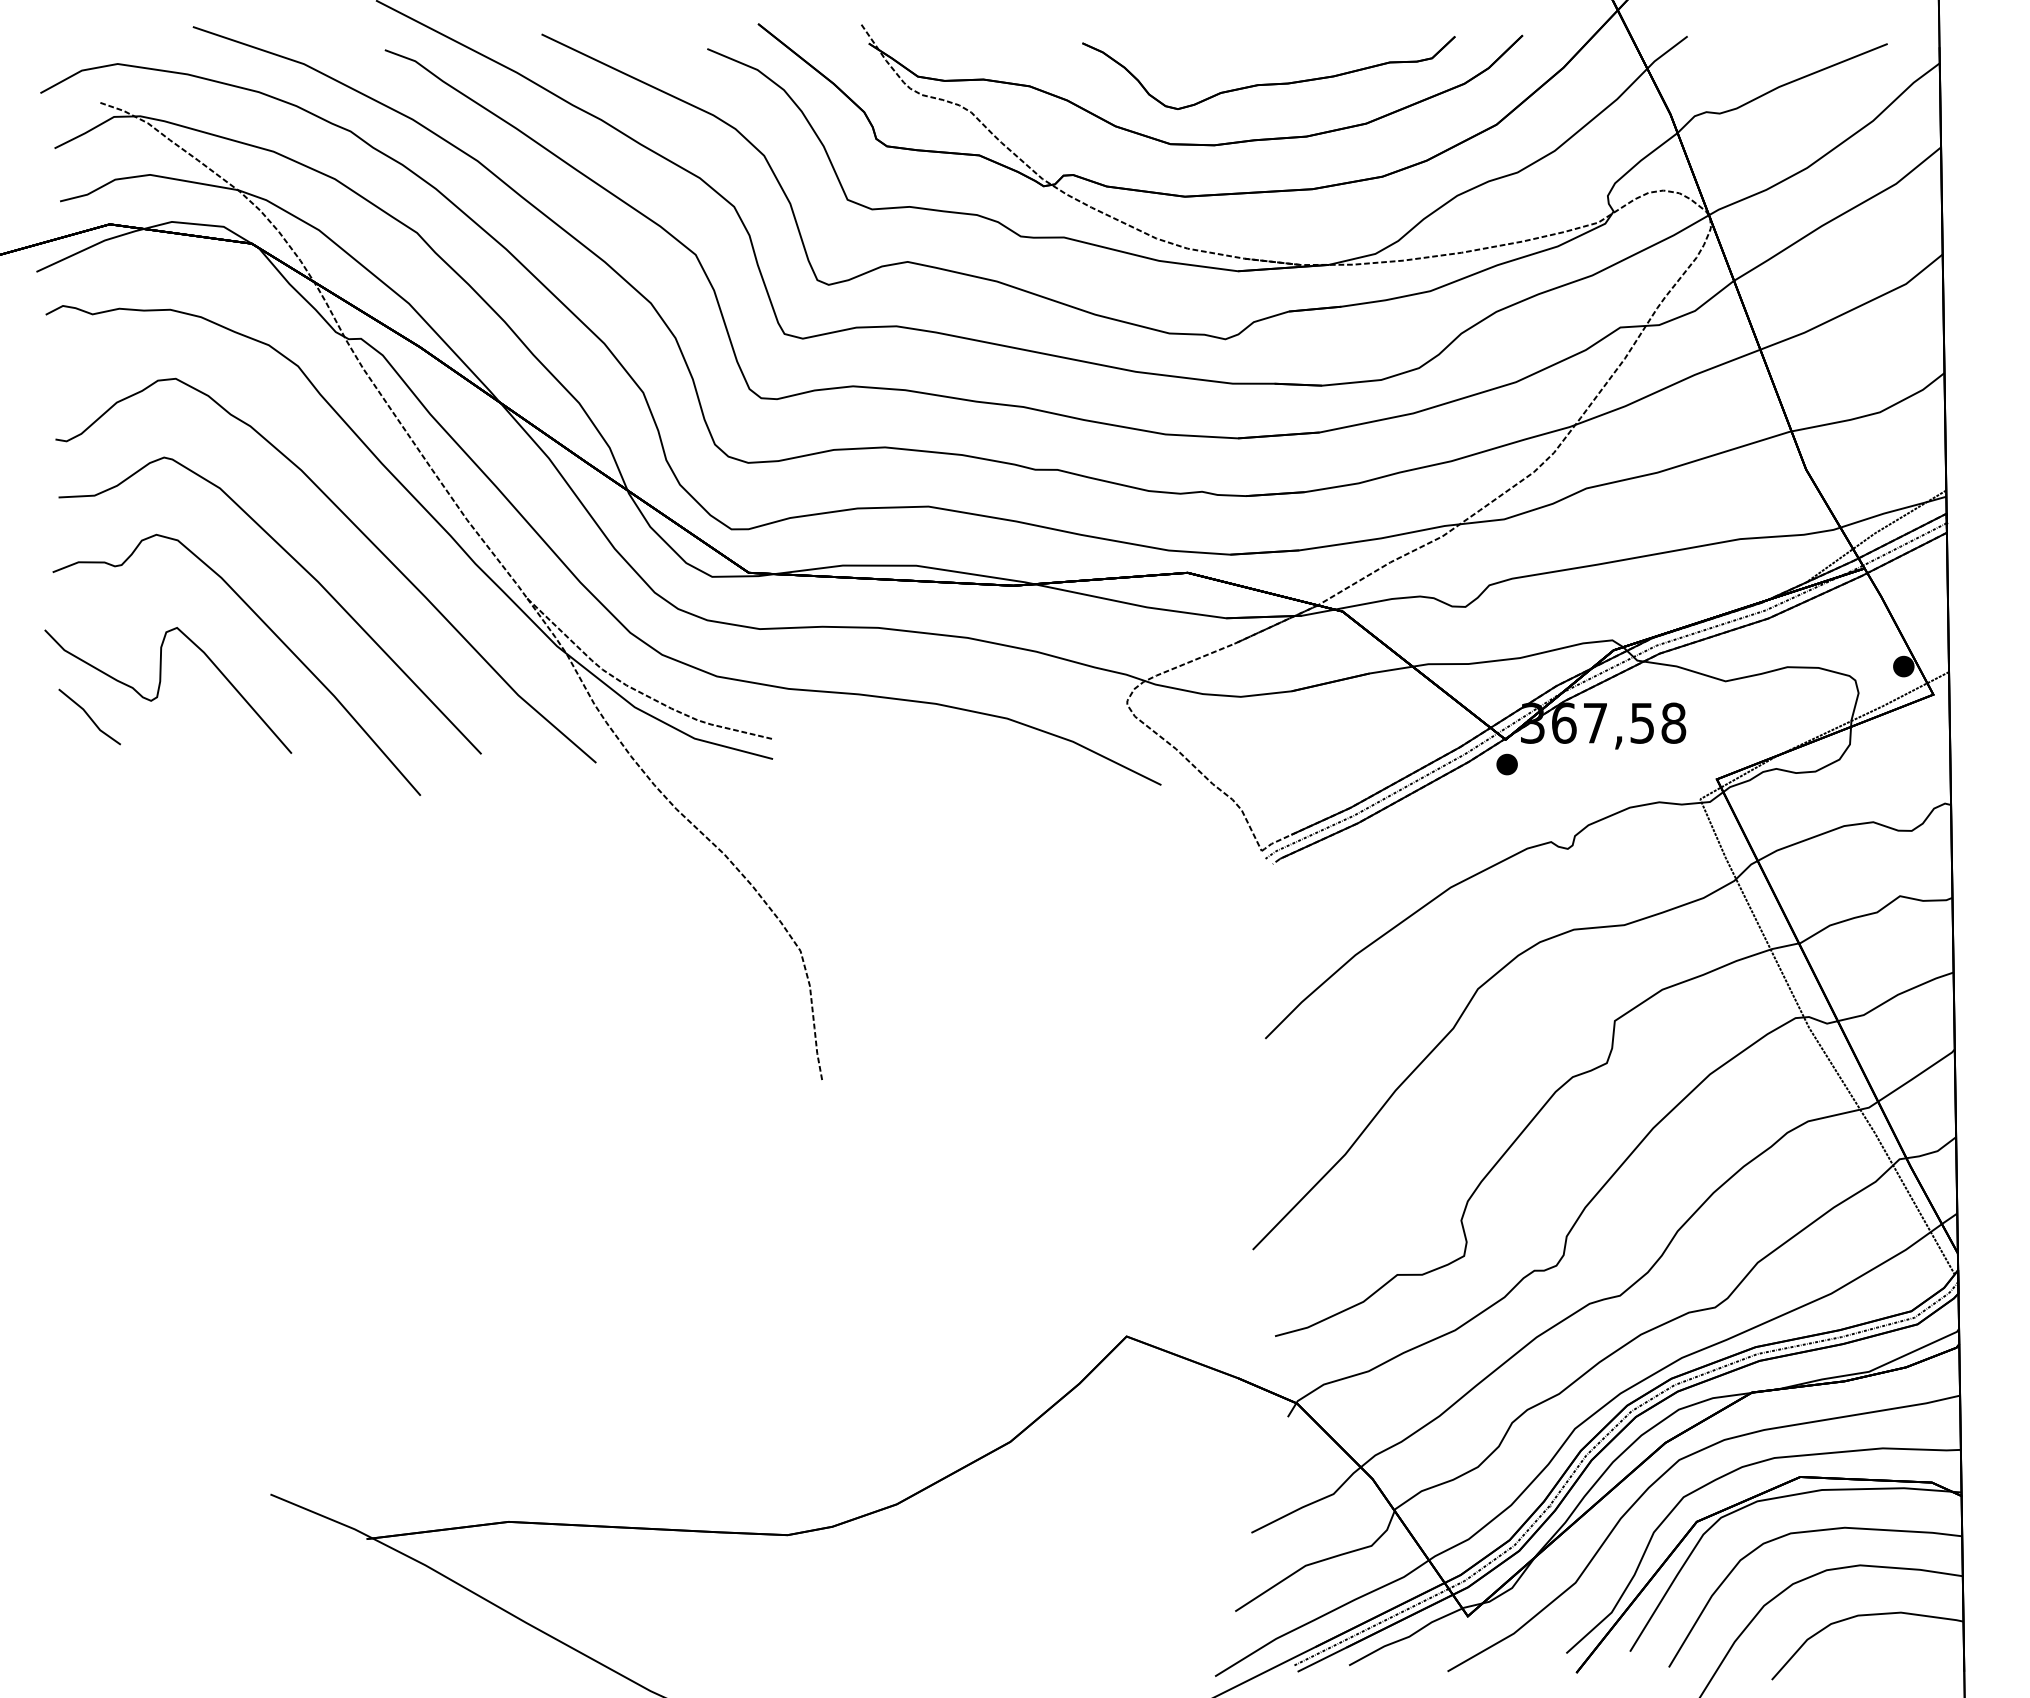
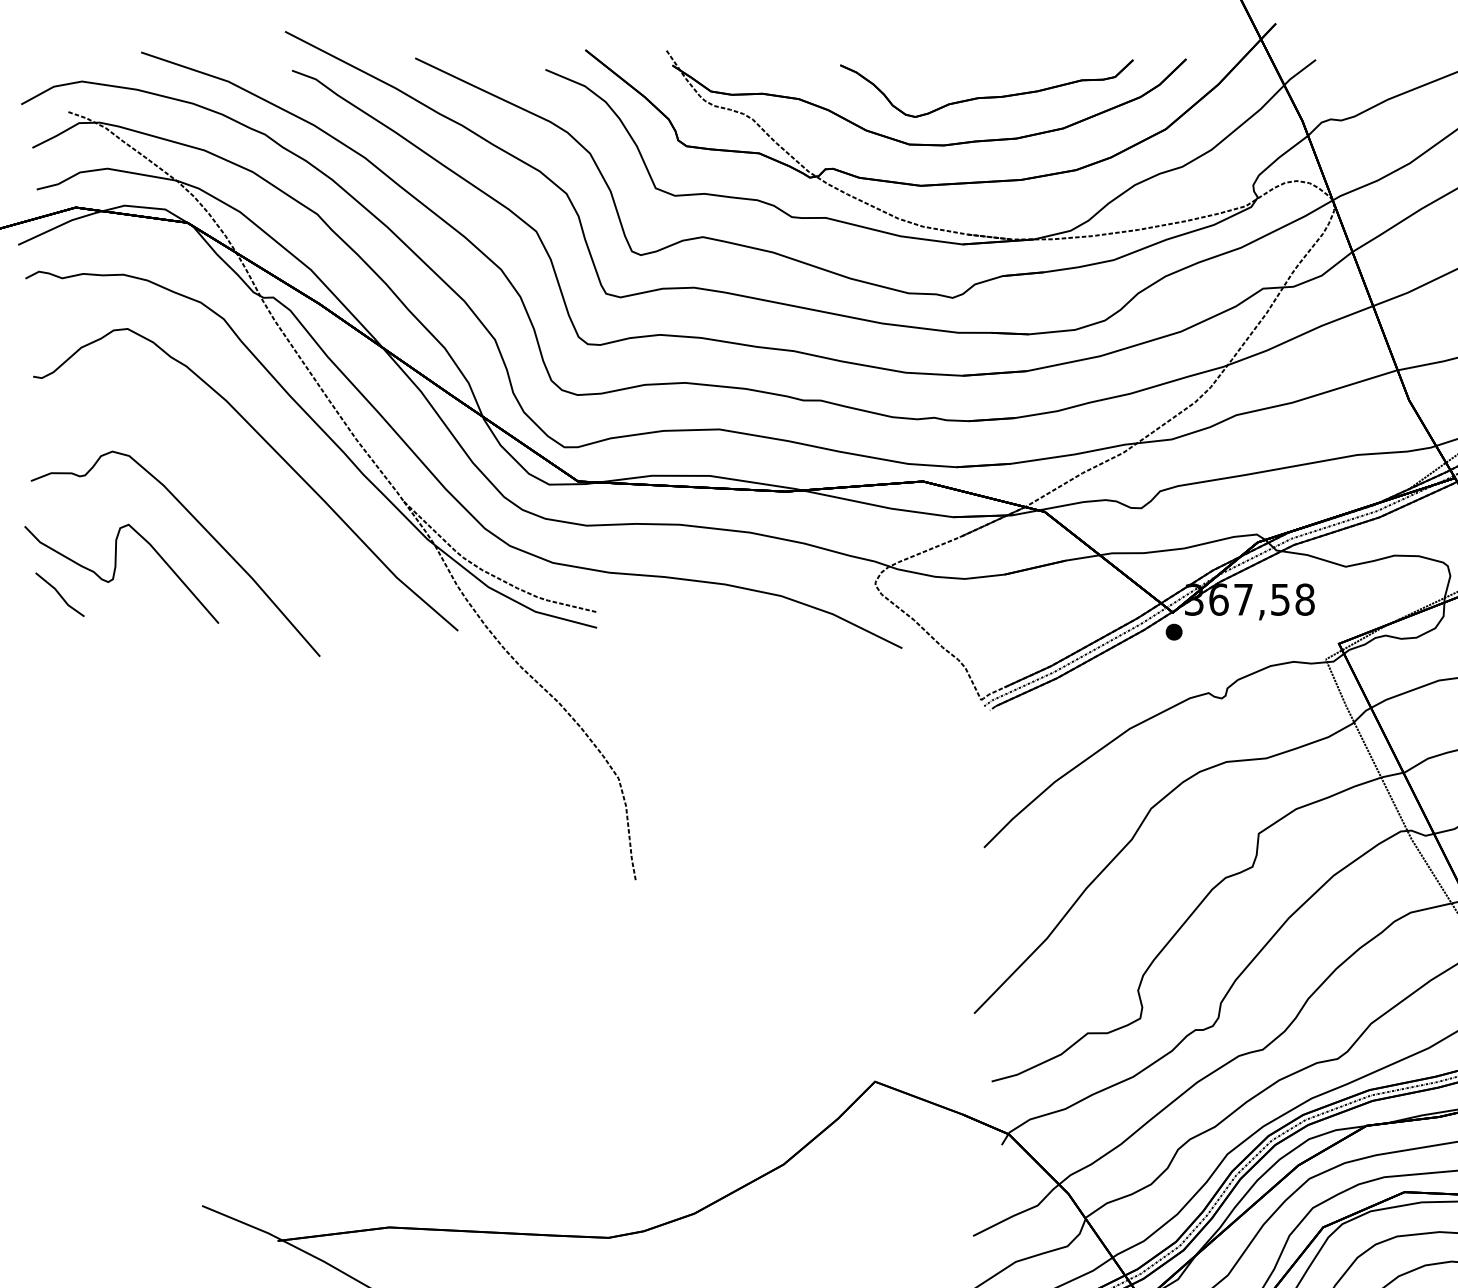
curve: (304, 570) -> (228, 479), removed

